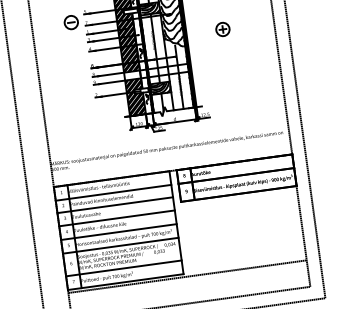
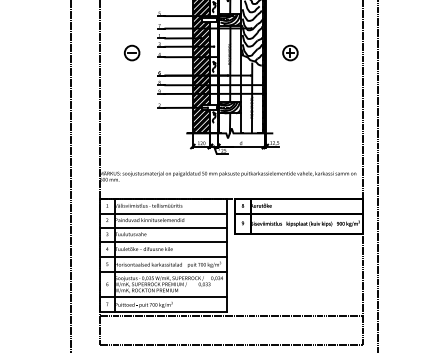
part: (71, 22) -> (132, 52), moved
part: (222, 28) -> (290, 52), moved
hatch: (132, 75) -> (201, 89), added

